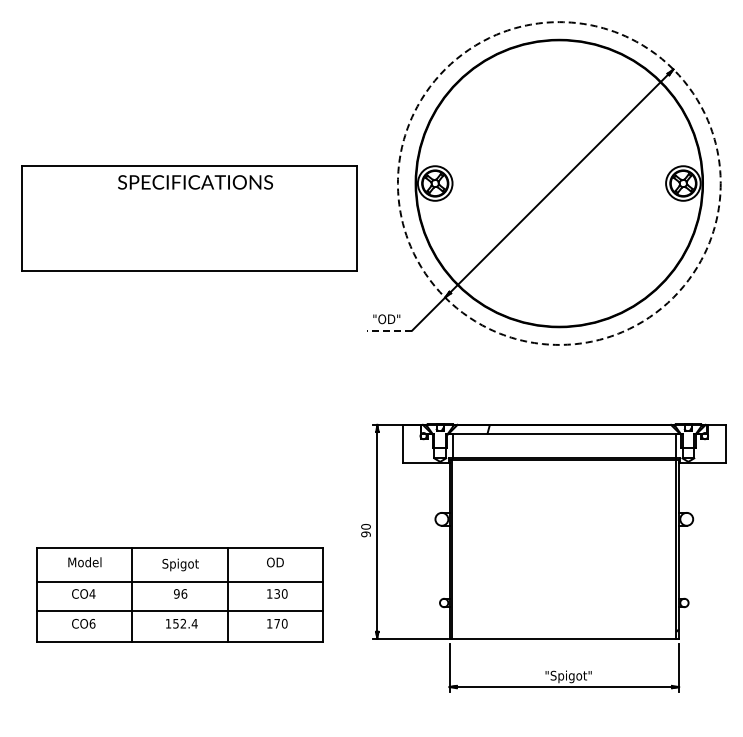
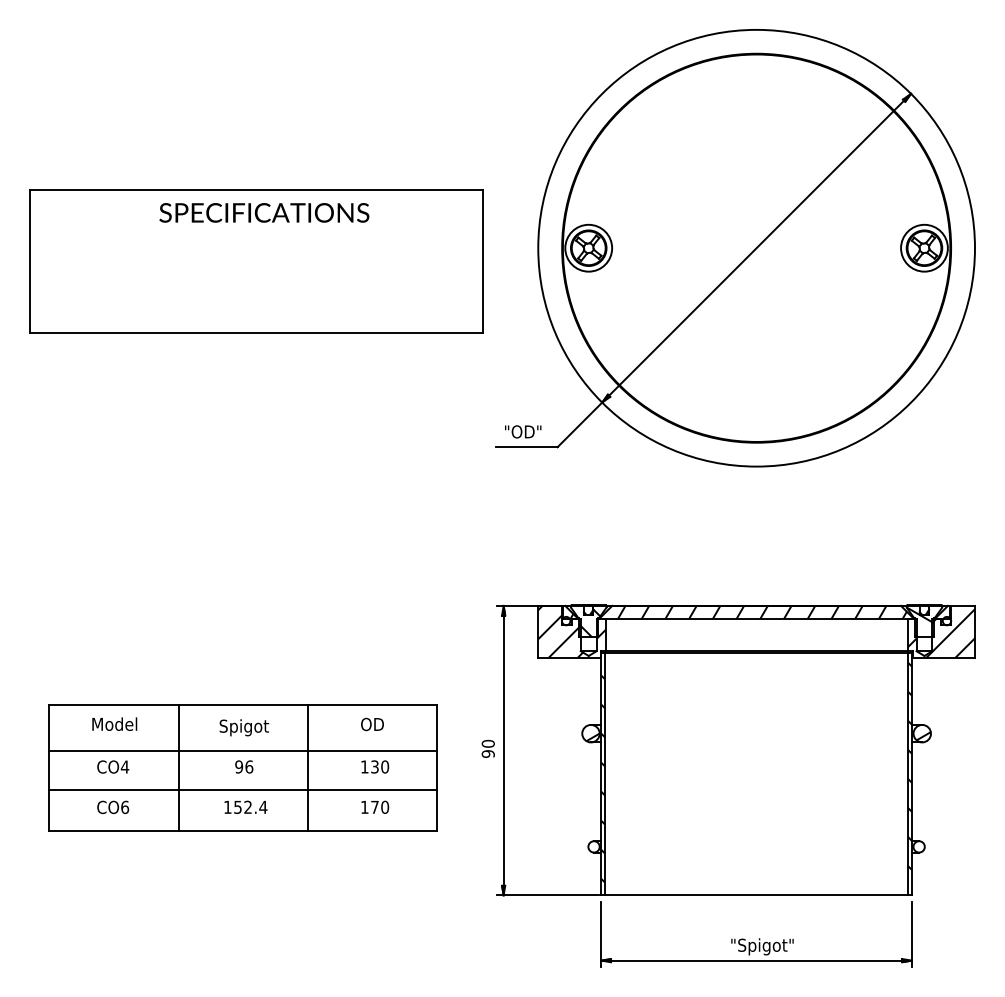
circle: (558, 183) -> (755, 248), dashed -> solid
part: (189, 218) -> (256, 261), moved
line: (389, 330) -> (526, 447), dashed -> solid
part: (543, 557) -> (728, 785), moved
part: (179, 594) -> (242, 767), moved

